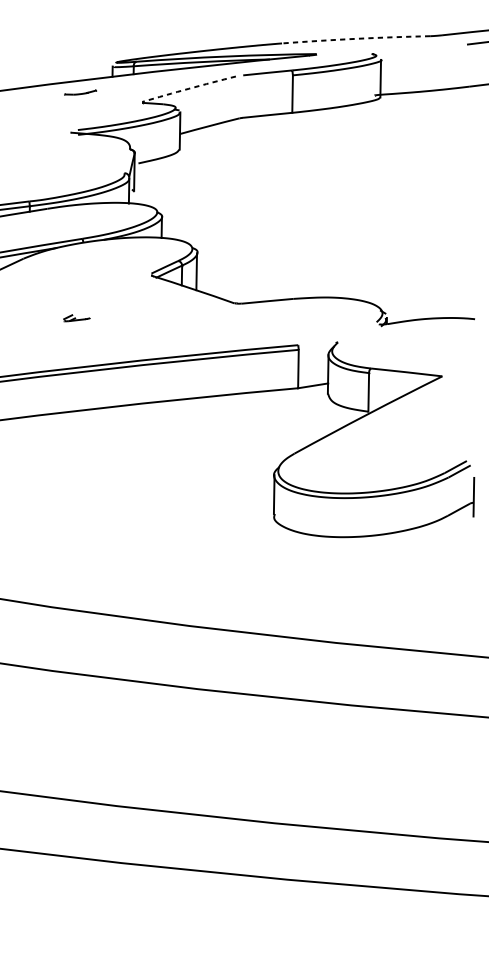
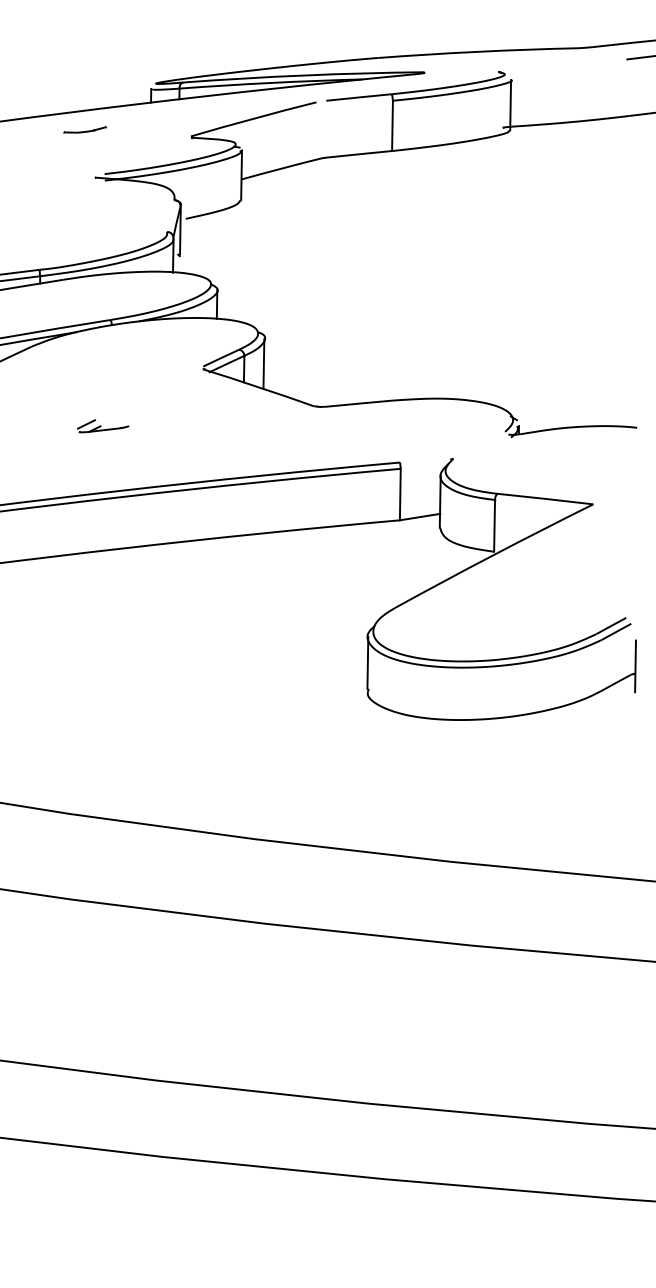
arc: (355, 38) -> (477, 51), dashed -> solid
arc: (188, 88) -> (253, 118), dashed -> solid
part: (80, 92) -> (84, 129), moved
part: (77, 318) -> (103, 426), size x1.43

